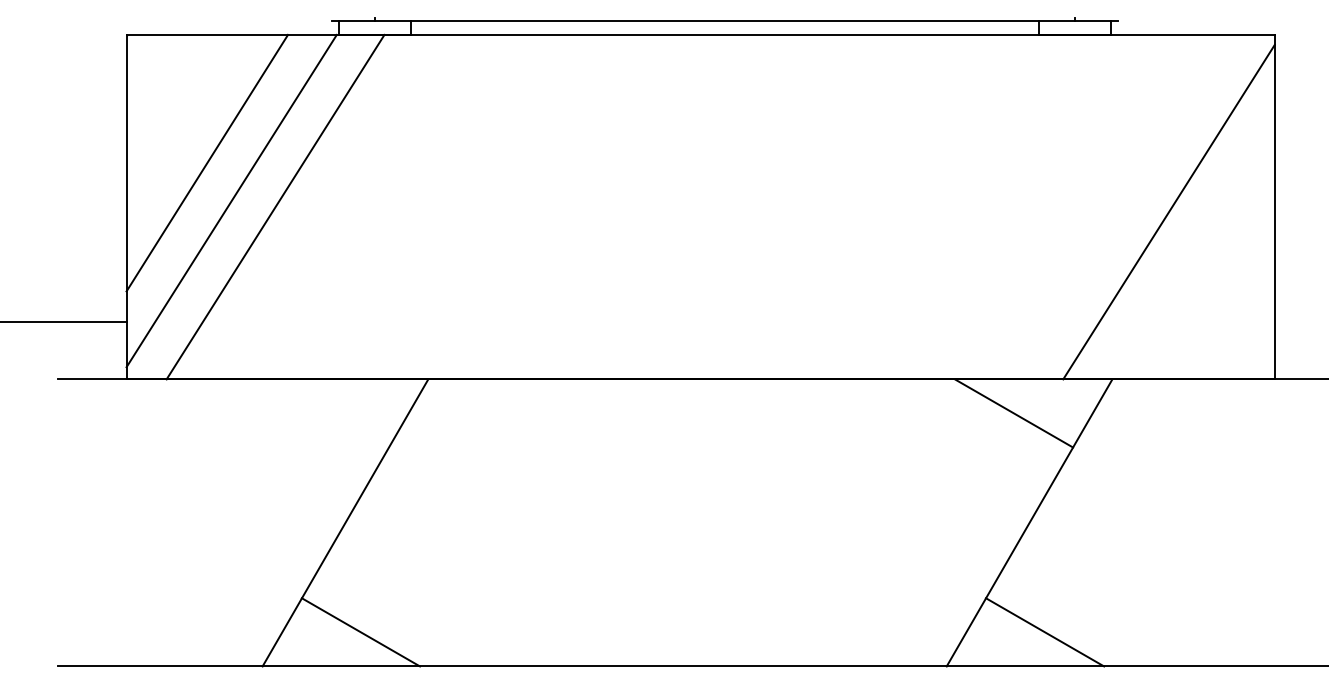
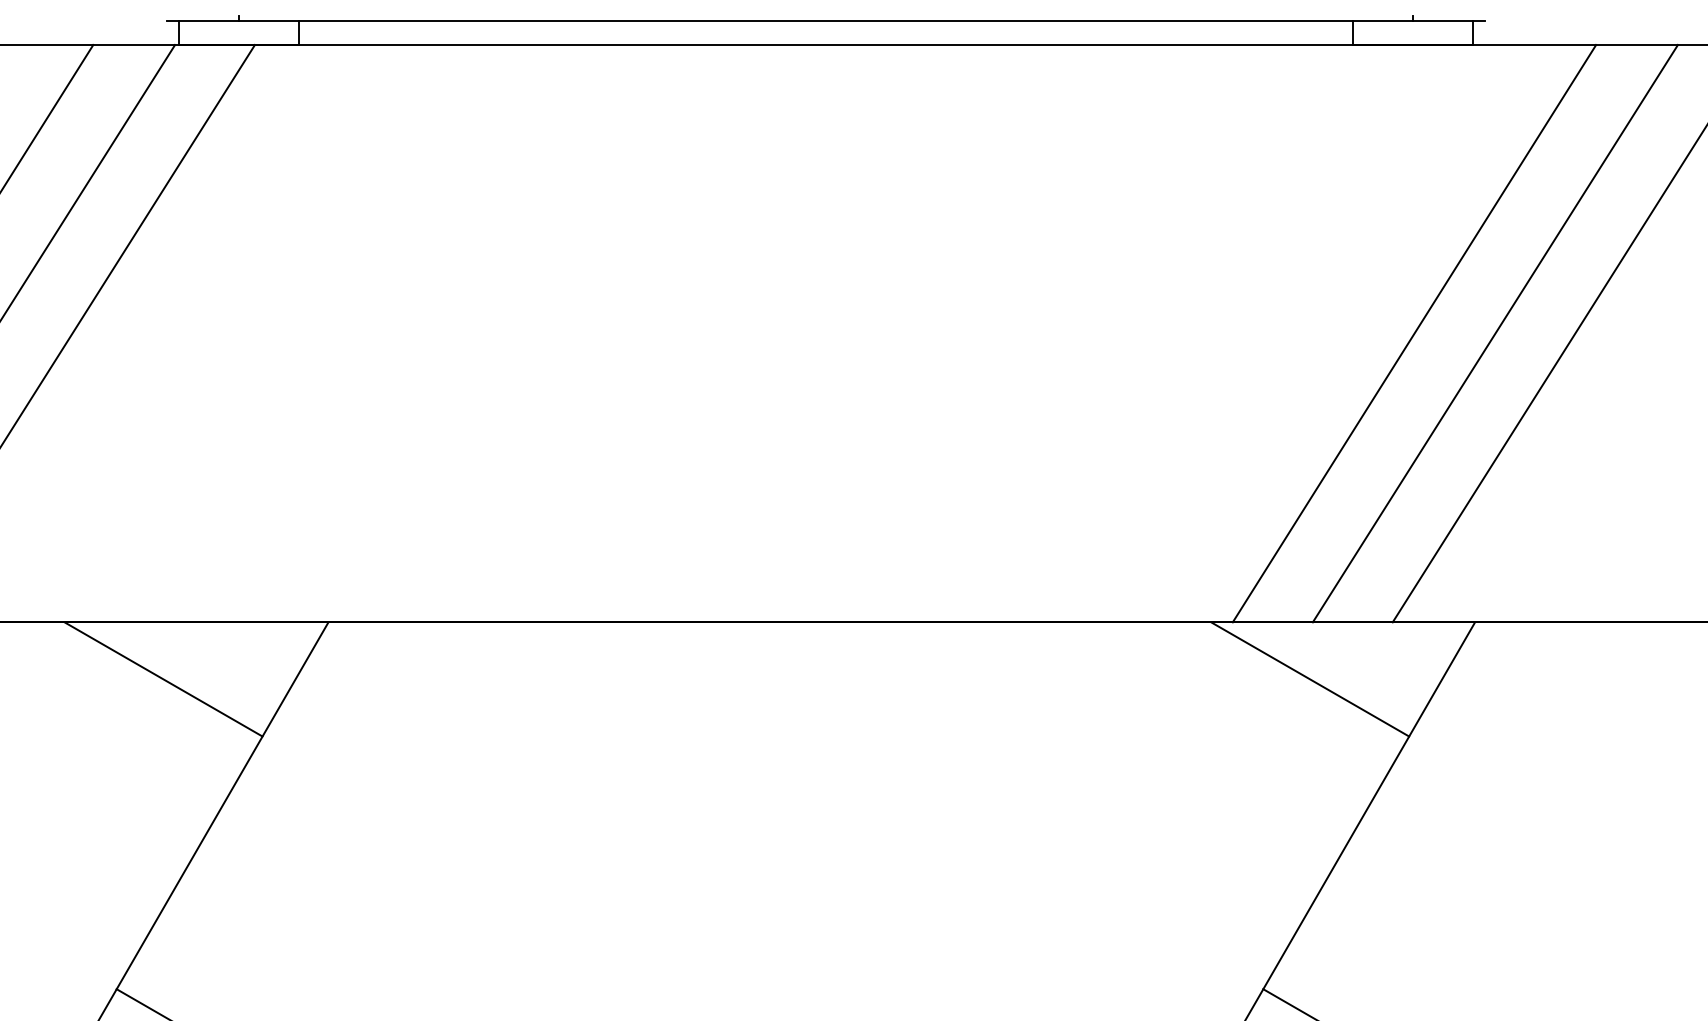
line: (1075, 206) -> (1413, 332), added
line: (1124, 206) -> (1495, 332), added
line: (329, 413) -> (162, 679), added

